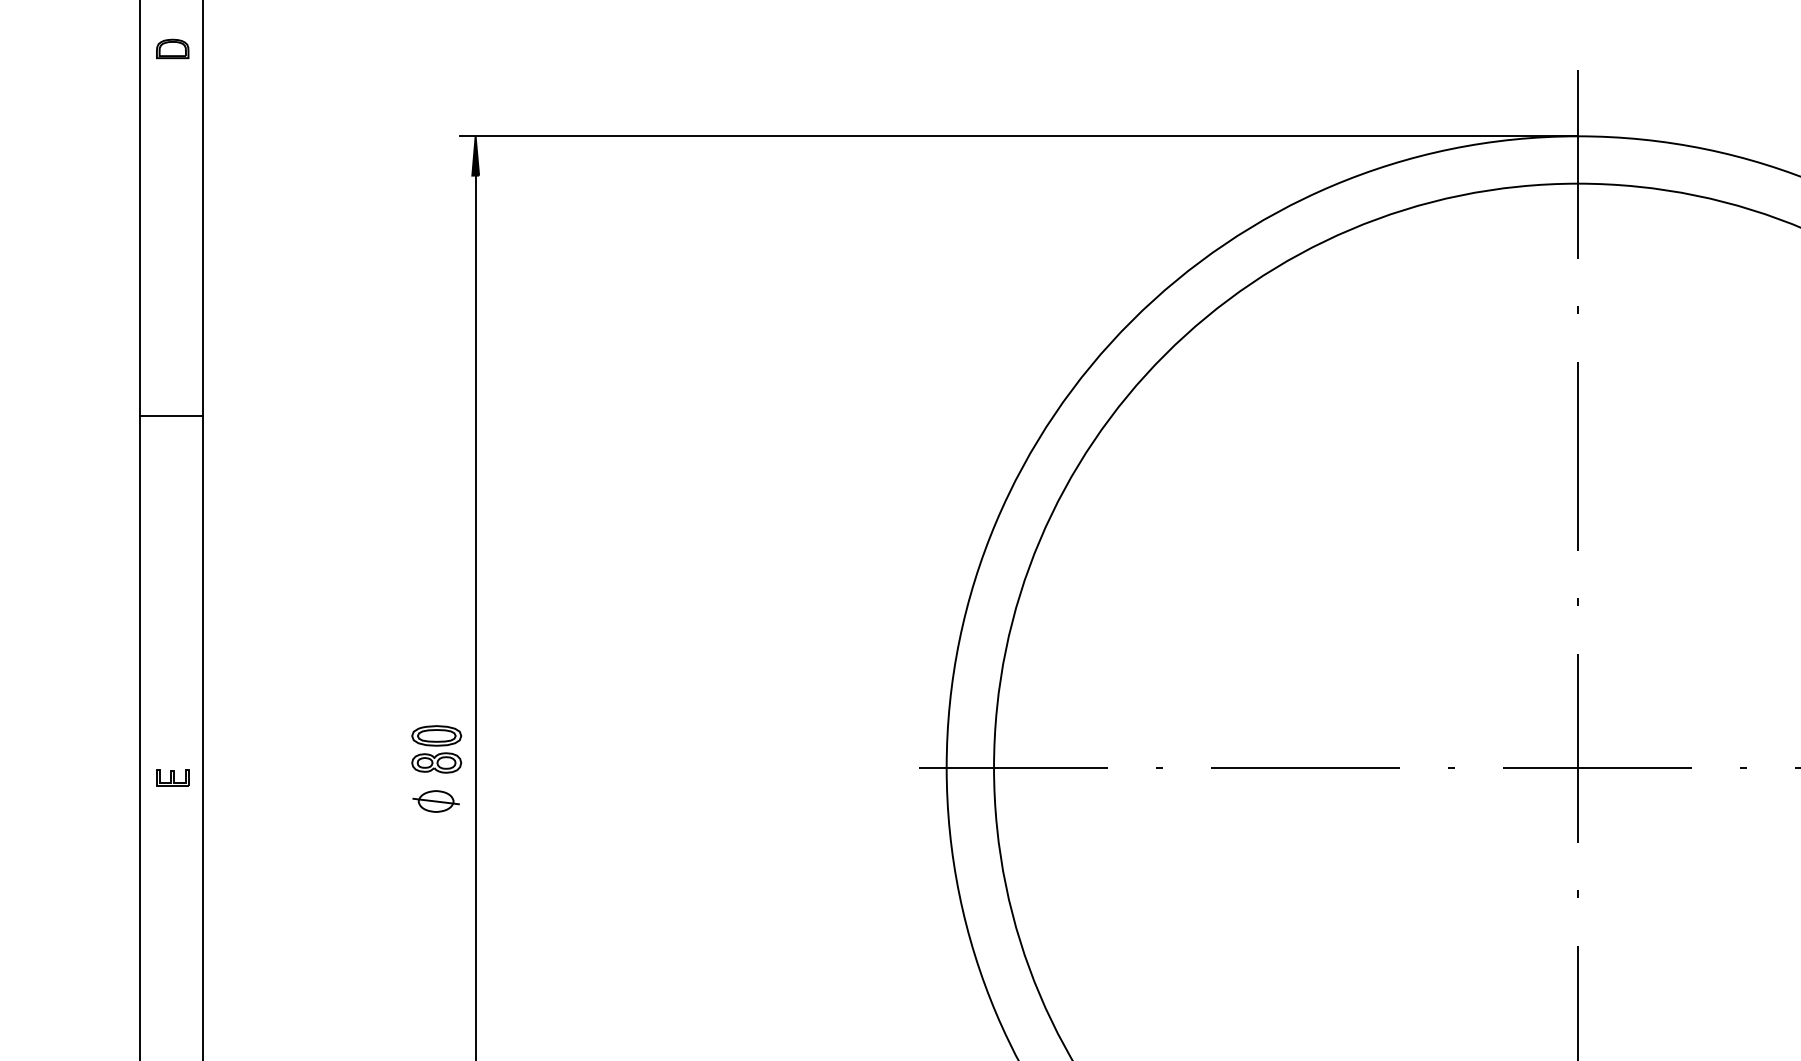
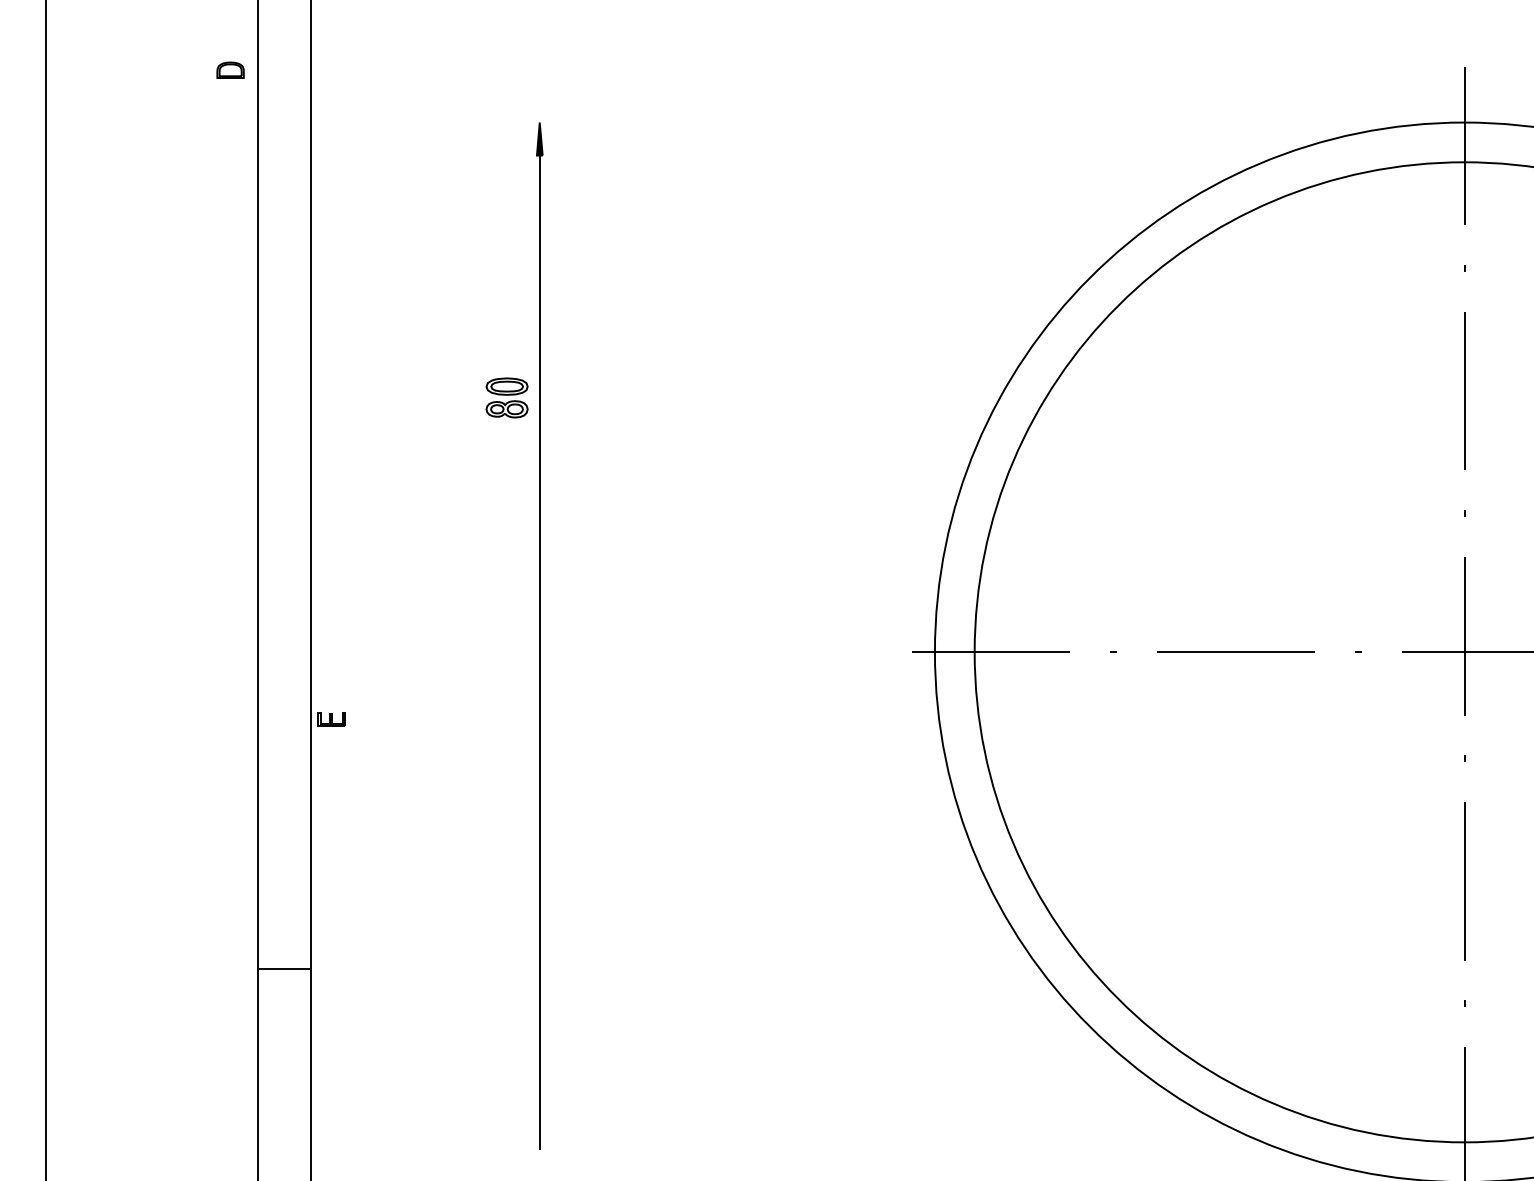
part: (172, 48) -> (230, 69), moved
line: (1018, 136) -> (995, 122), removed
line: (170, 416) -> (283, 357), removed
part: (436, 748) -> (506, 397), moved
part: (172, 777) -> (331, 719), moved
part: (436, 801) -> (506, 680), removed

